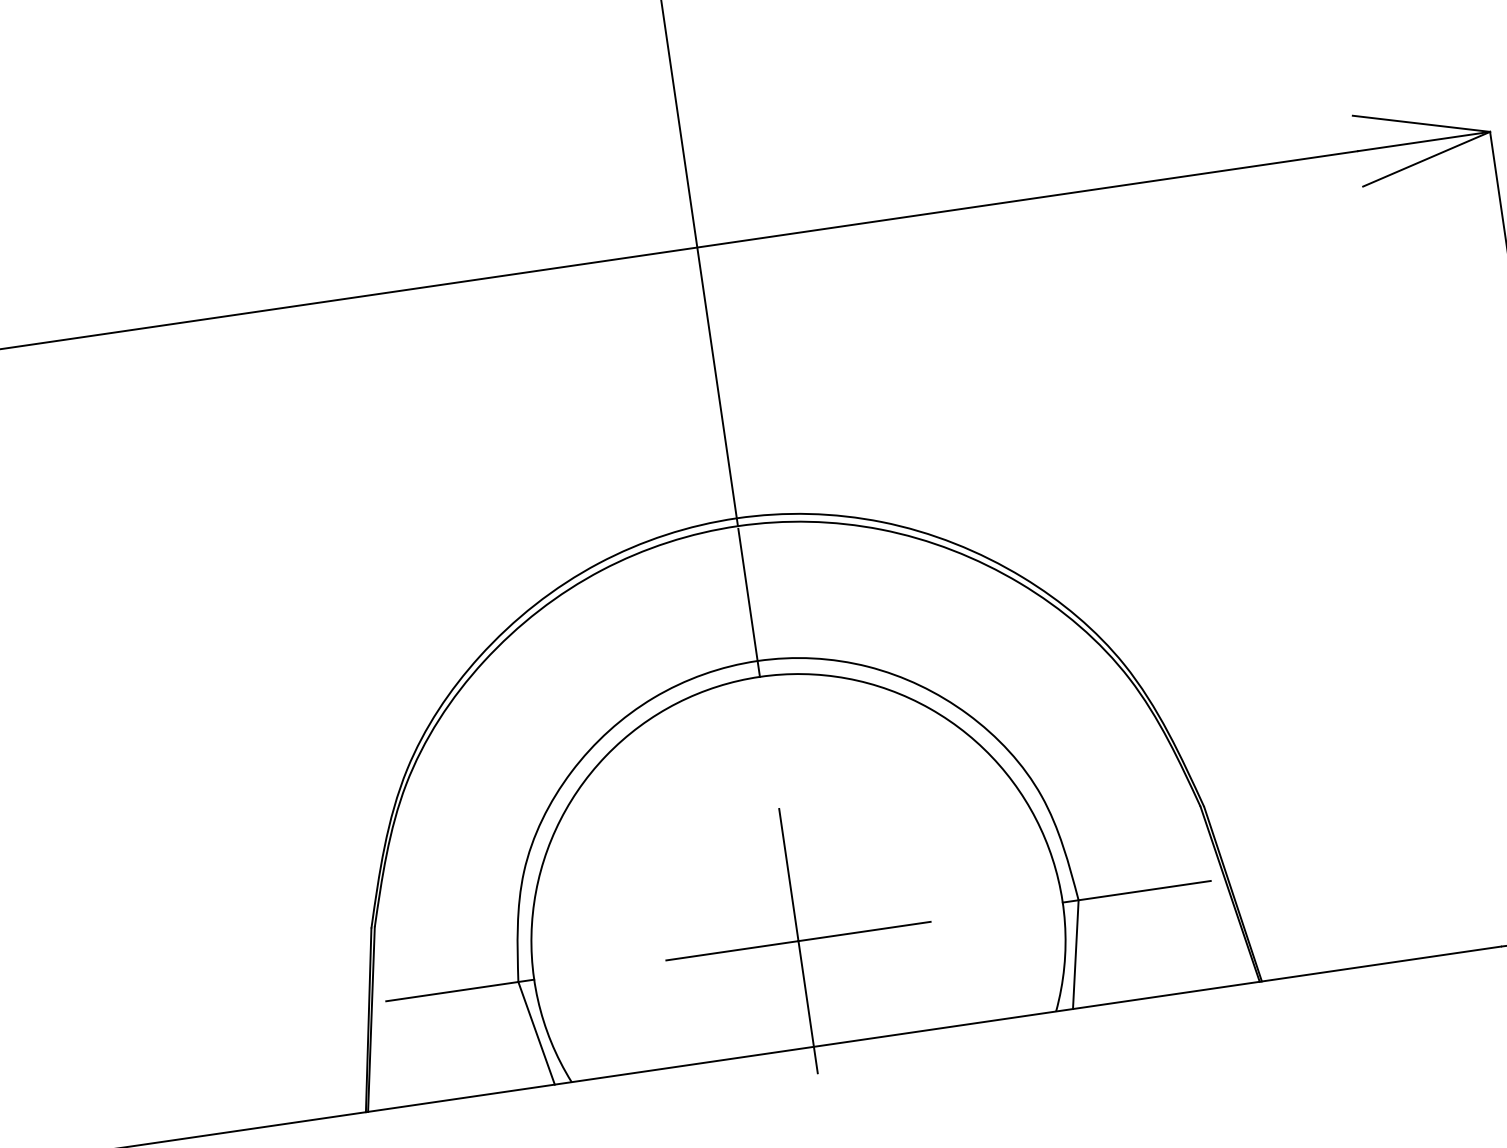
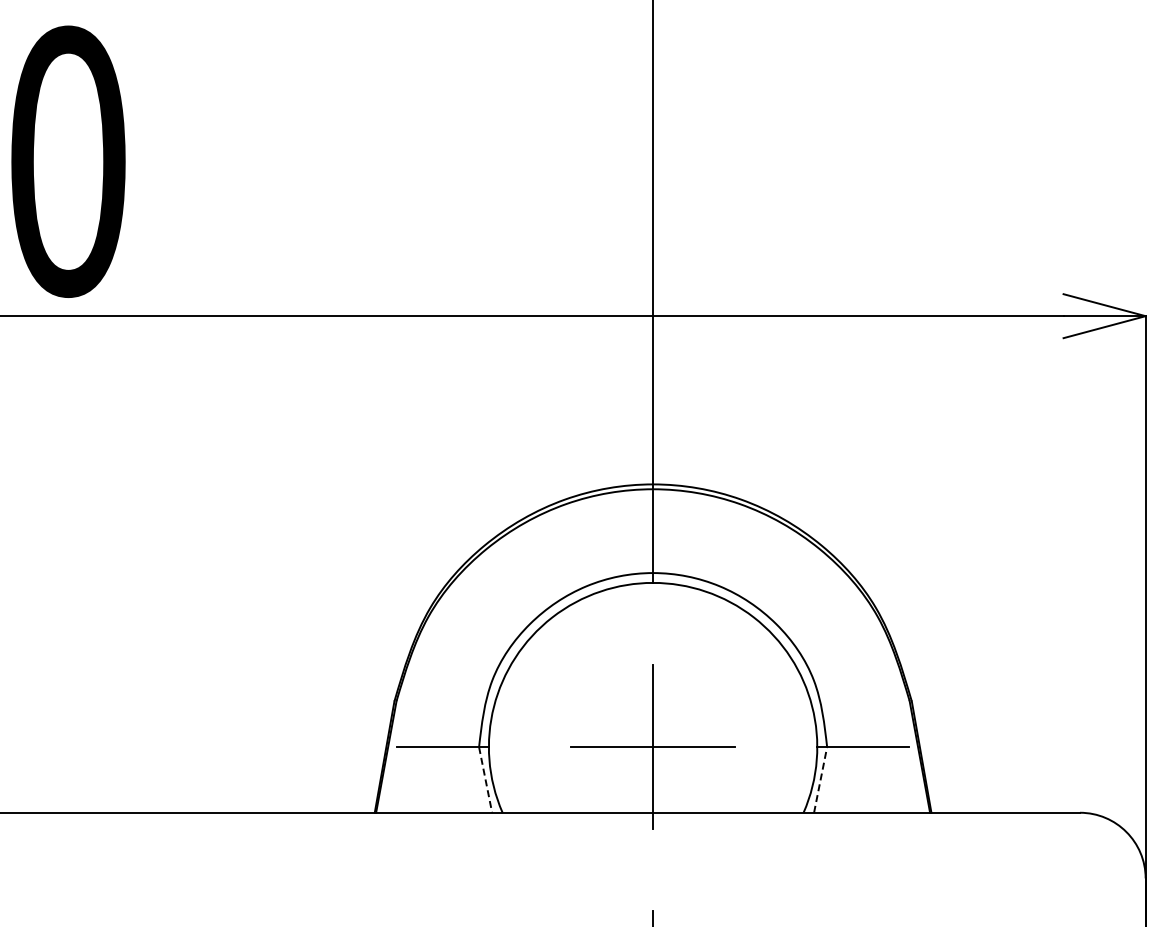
line: (1075, 953) -> (820, 779), solid -> dashed
line: (536, 1034) -> (485, 780), solid -> dashed

